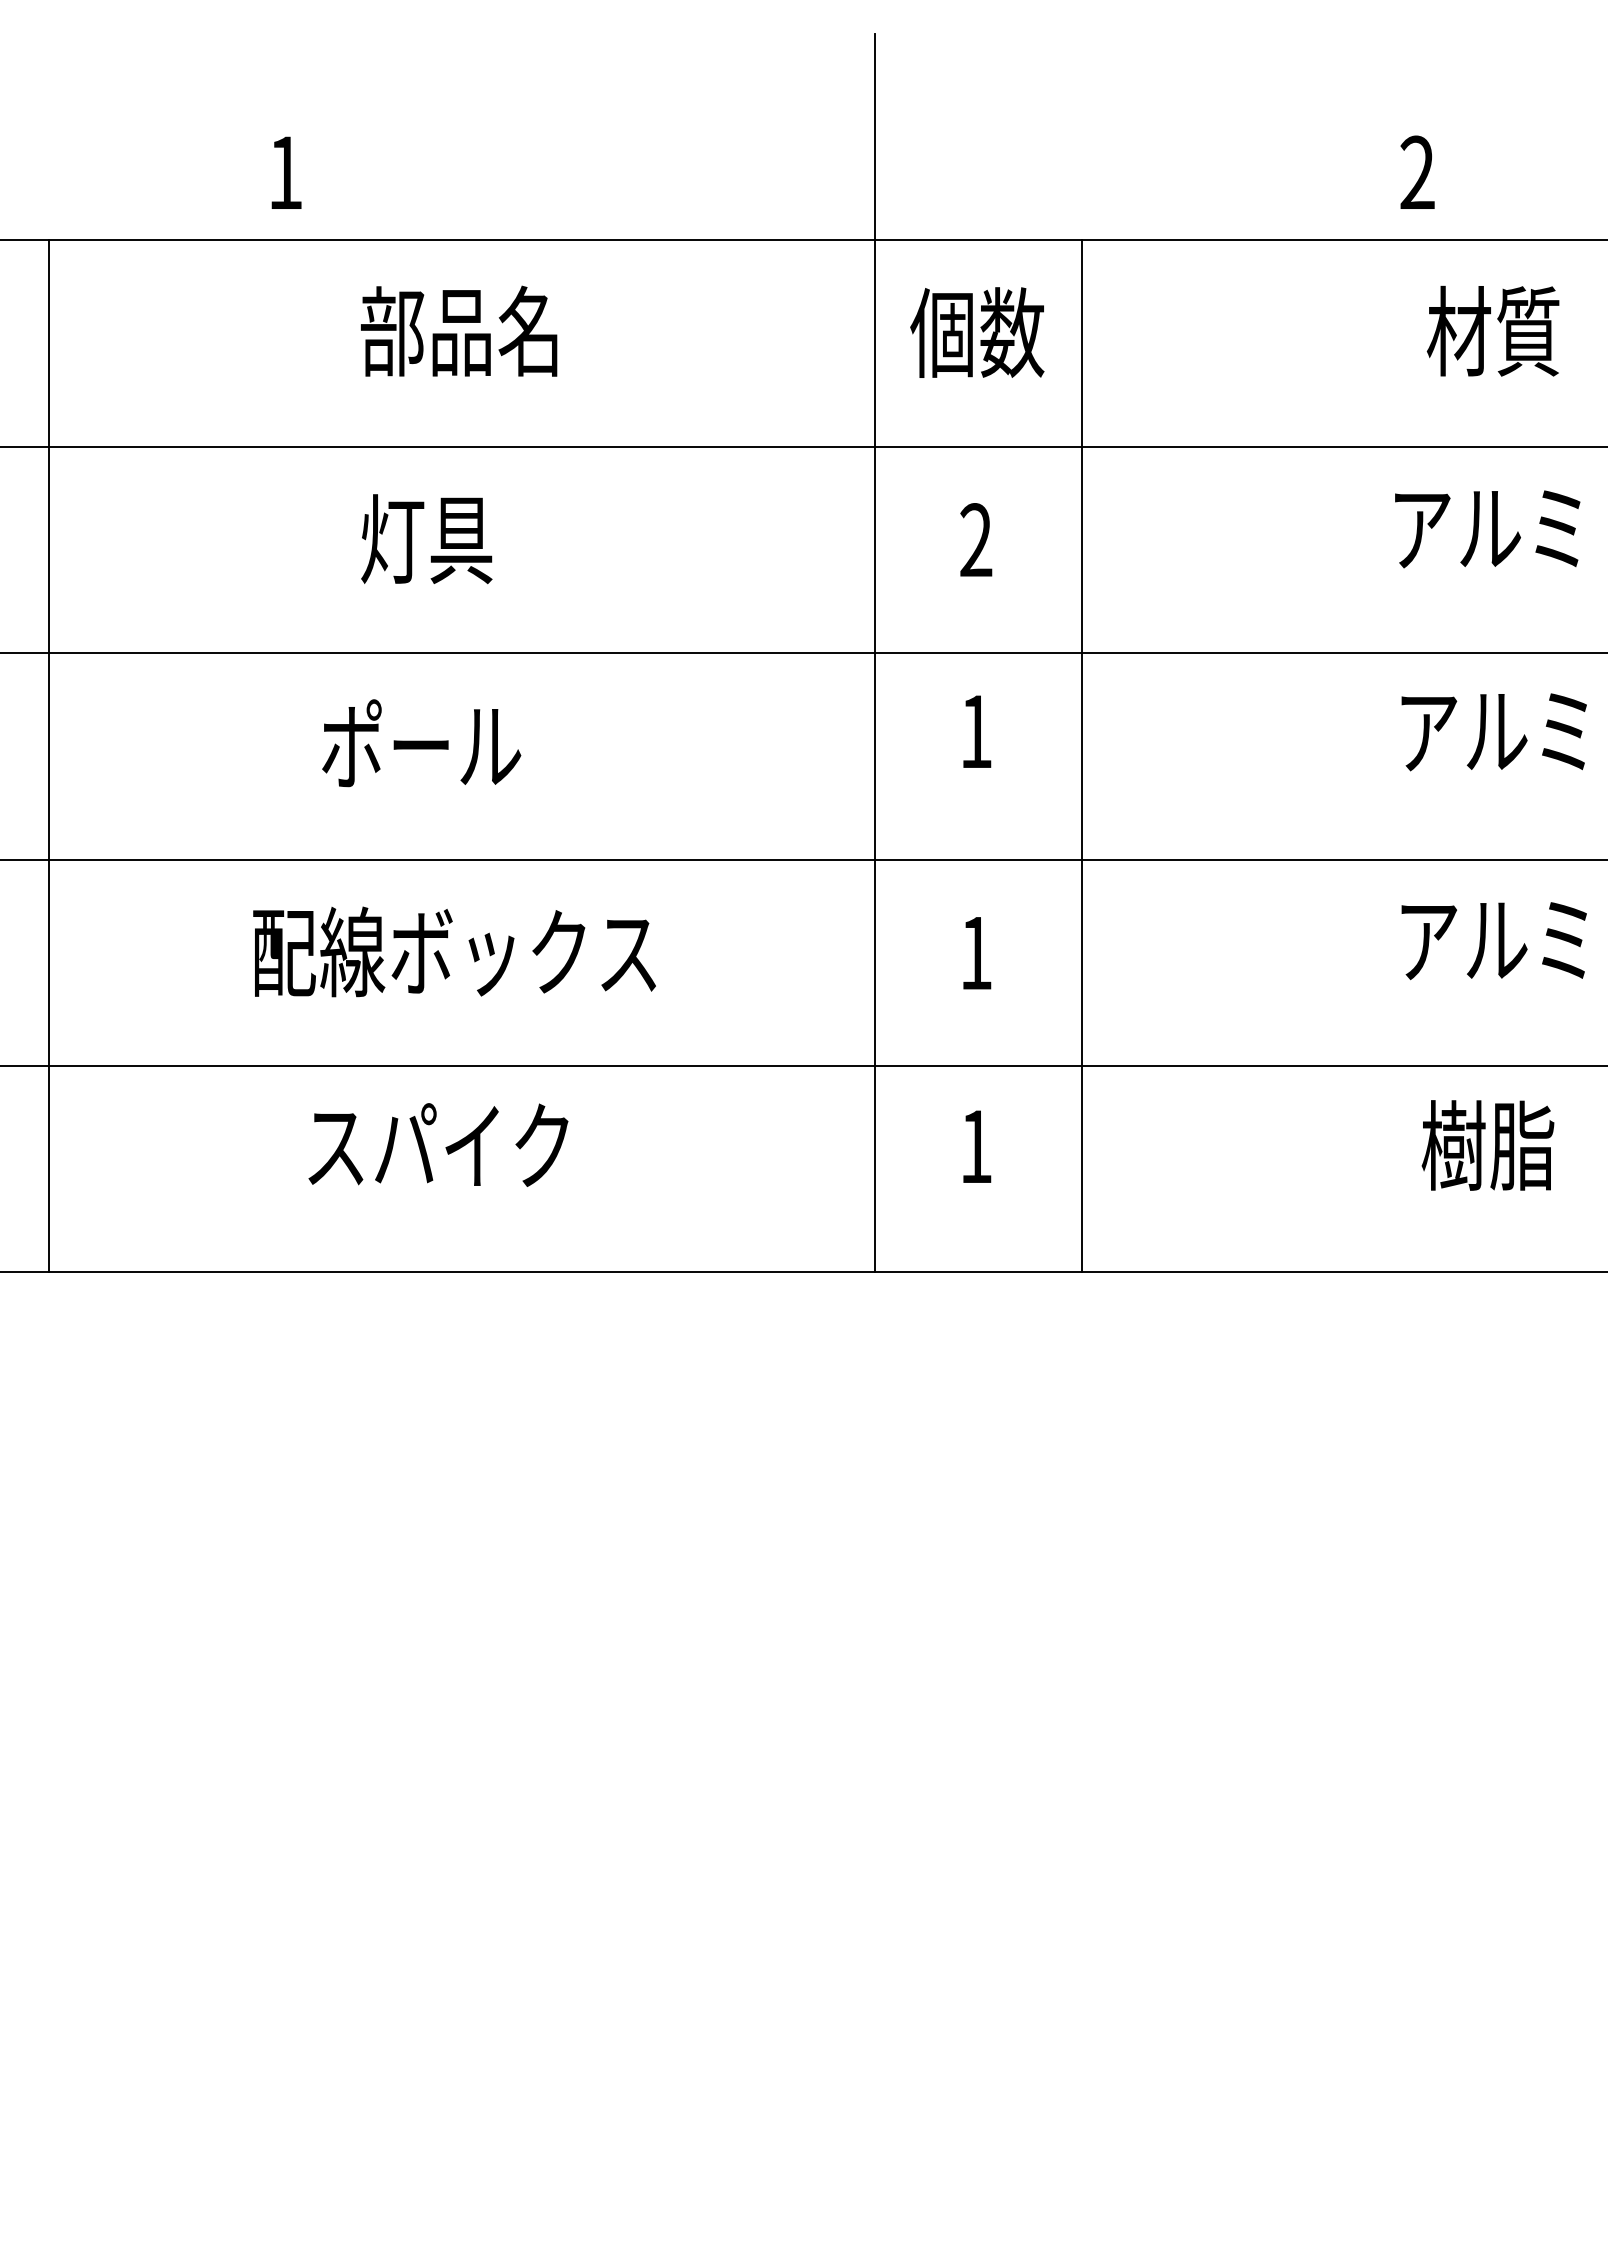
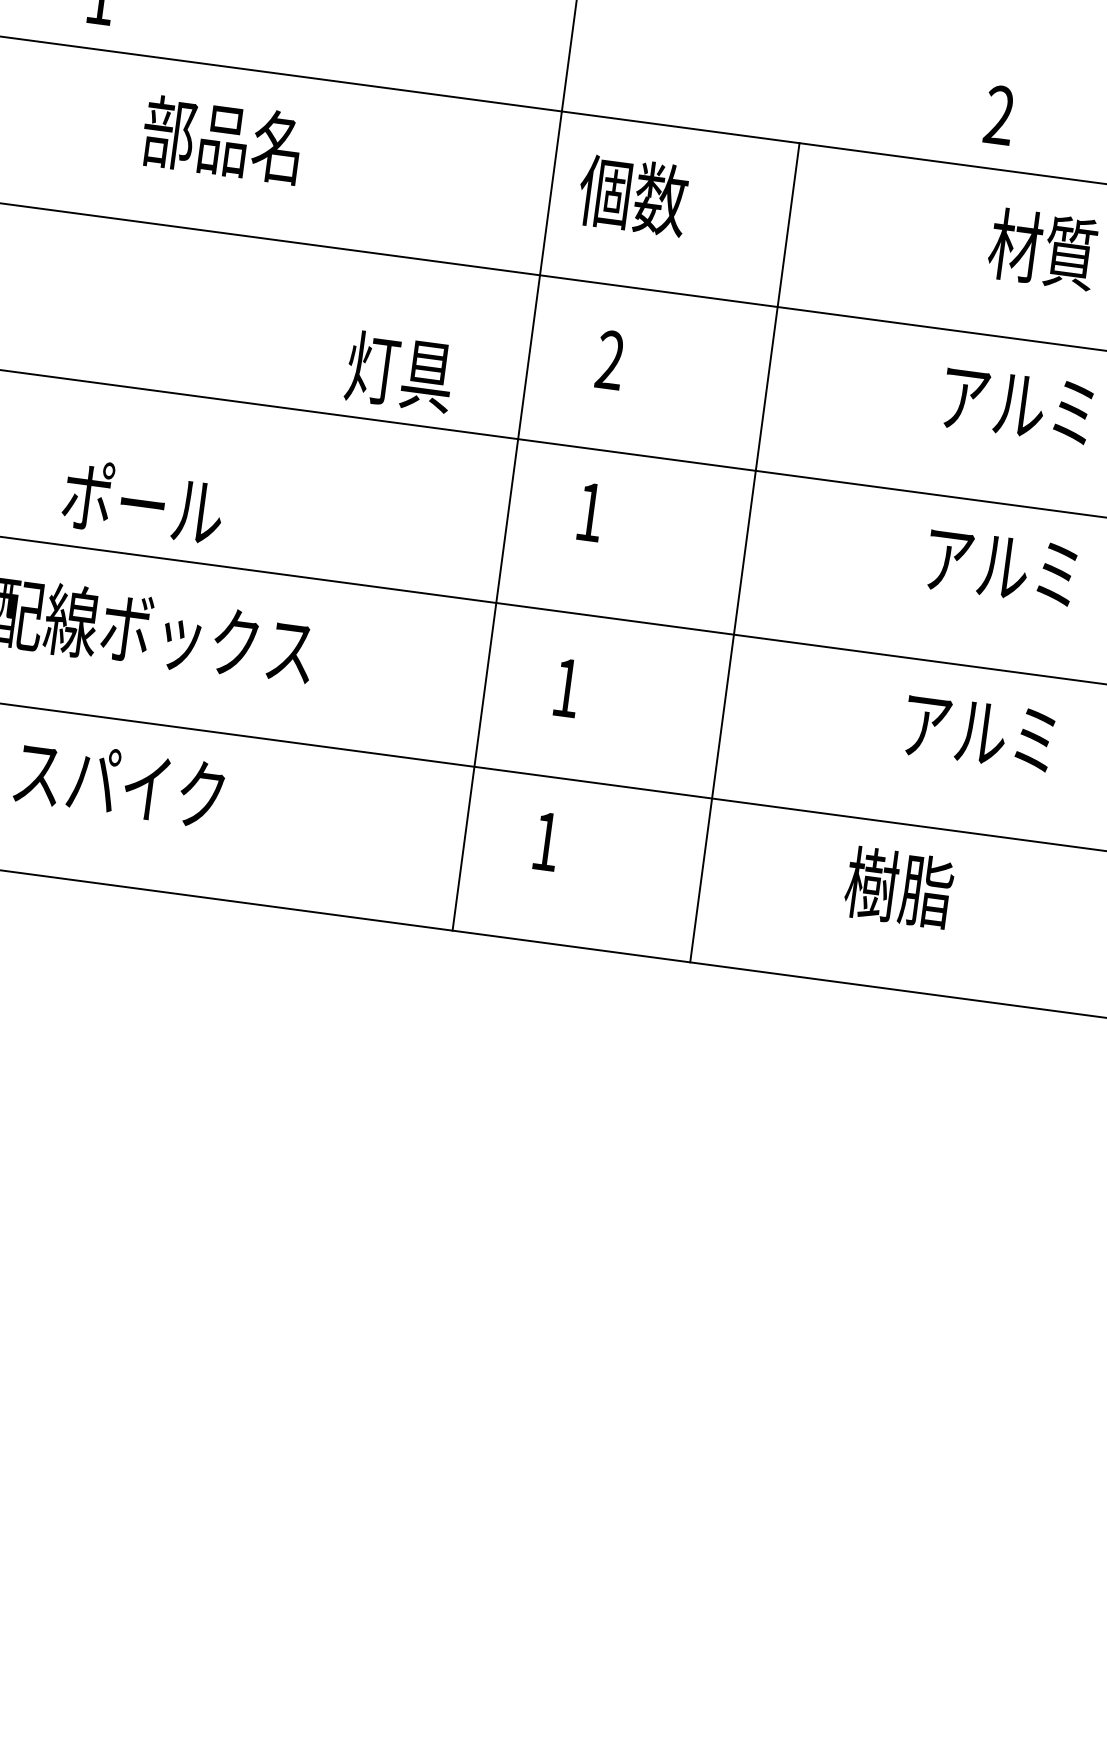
text: (426, 539) -> (399, 371), moved
text: (421, 743) -> (143, 502), moved
line: (1081, 756) -> (744, 552), moved
text: (1487, 1145) -> (898, 887), moved

